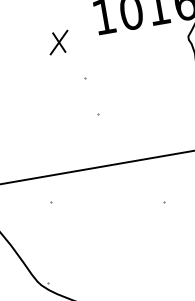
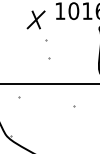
part: (57, 41) -> (35, 19), size x1.67

